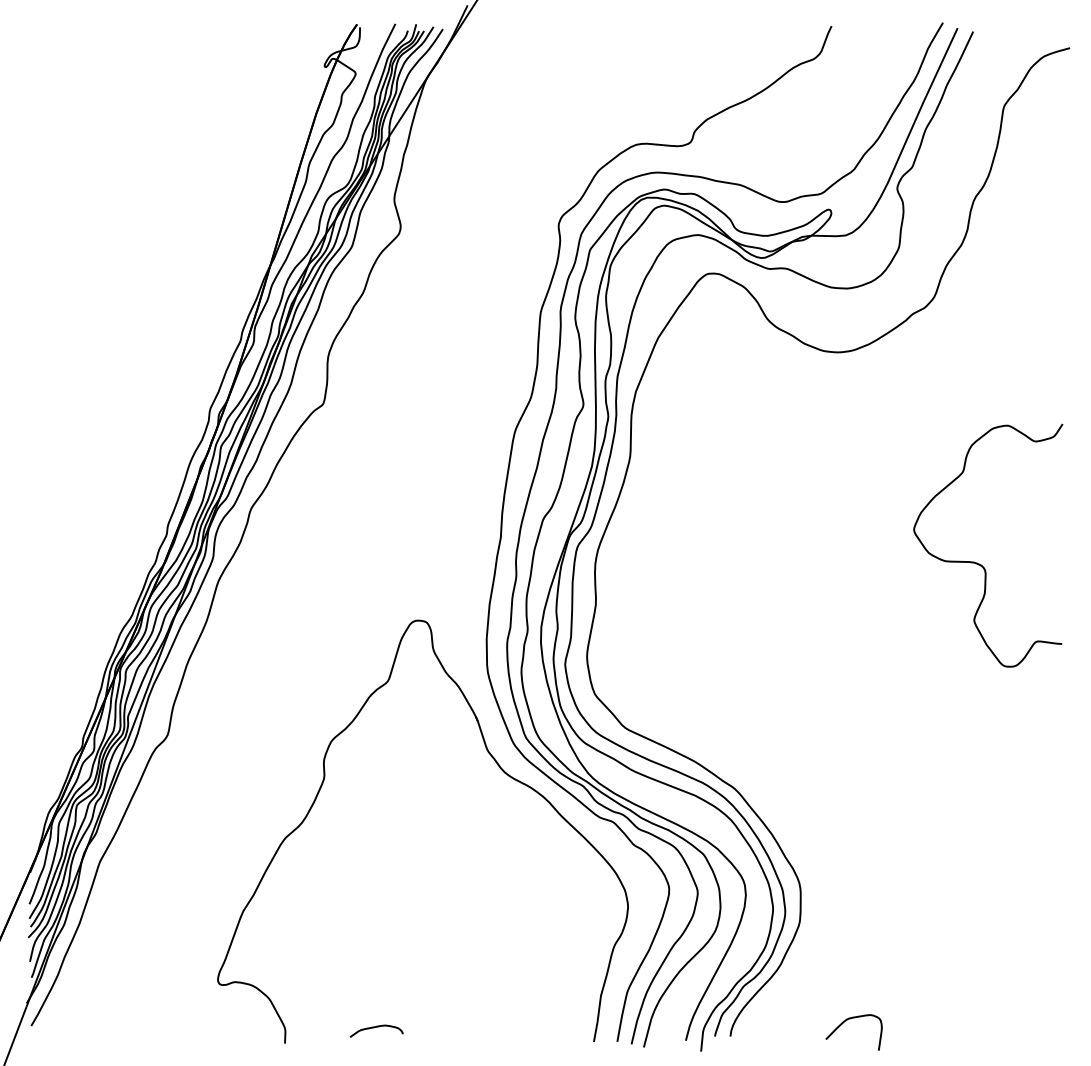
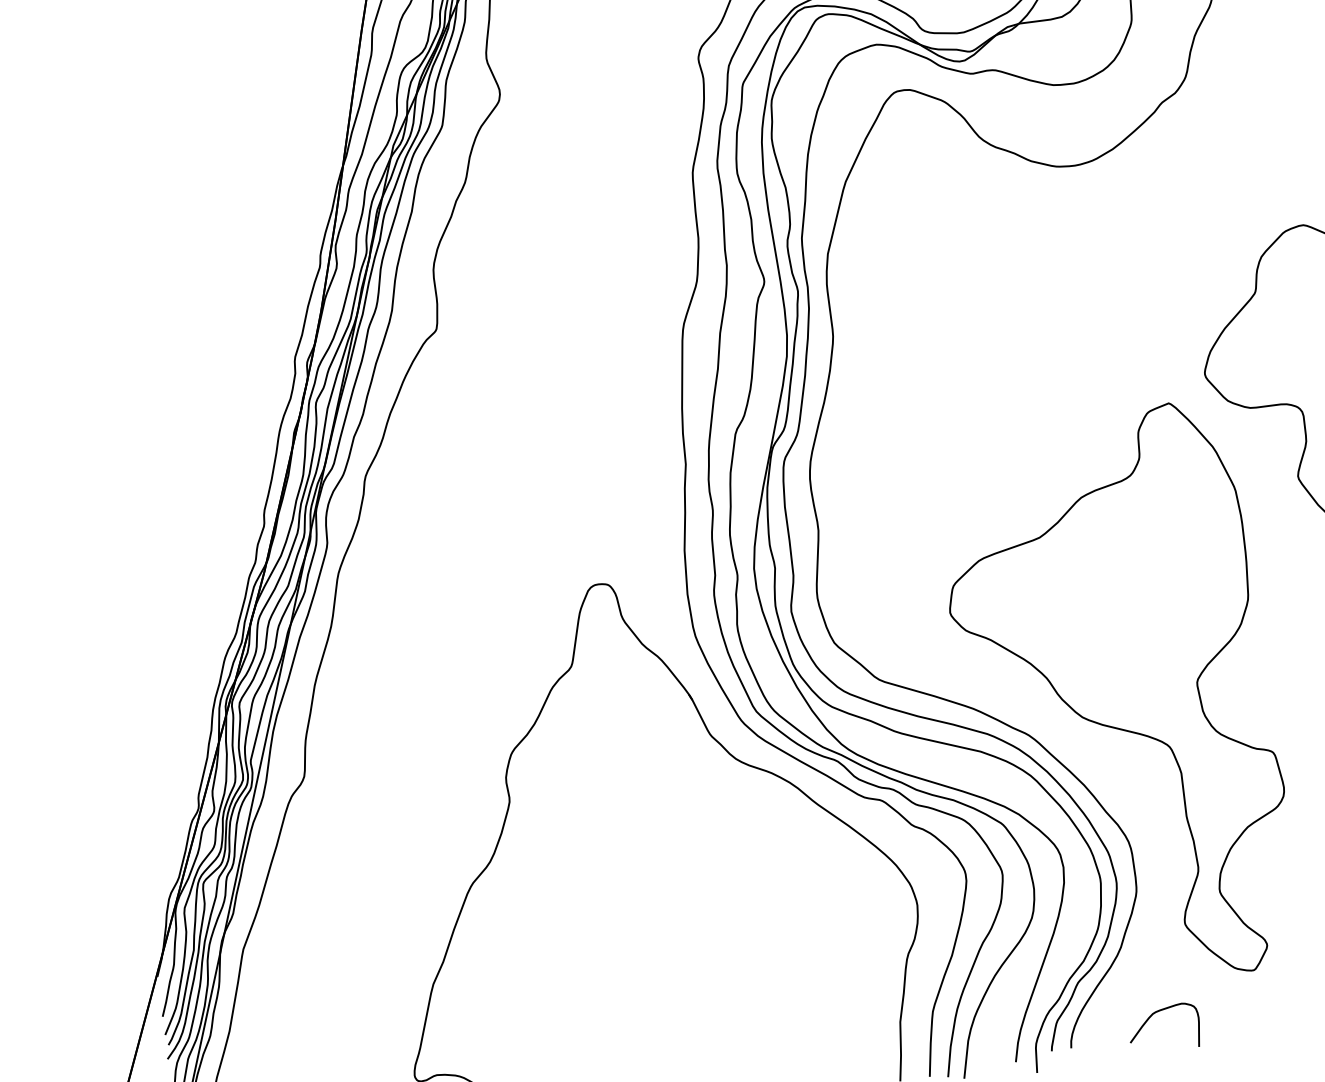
part: (807, 772) -> (1117, 700), added
curve: (846, 1021) -> (1152, 1016), moved

